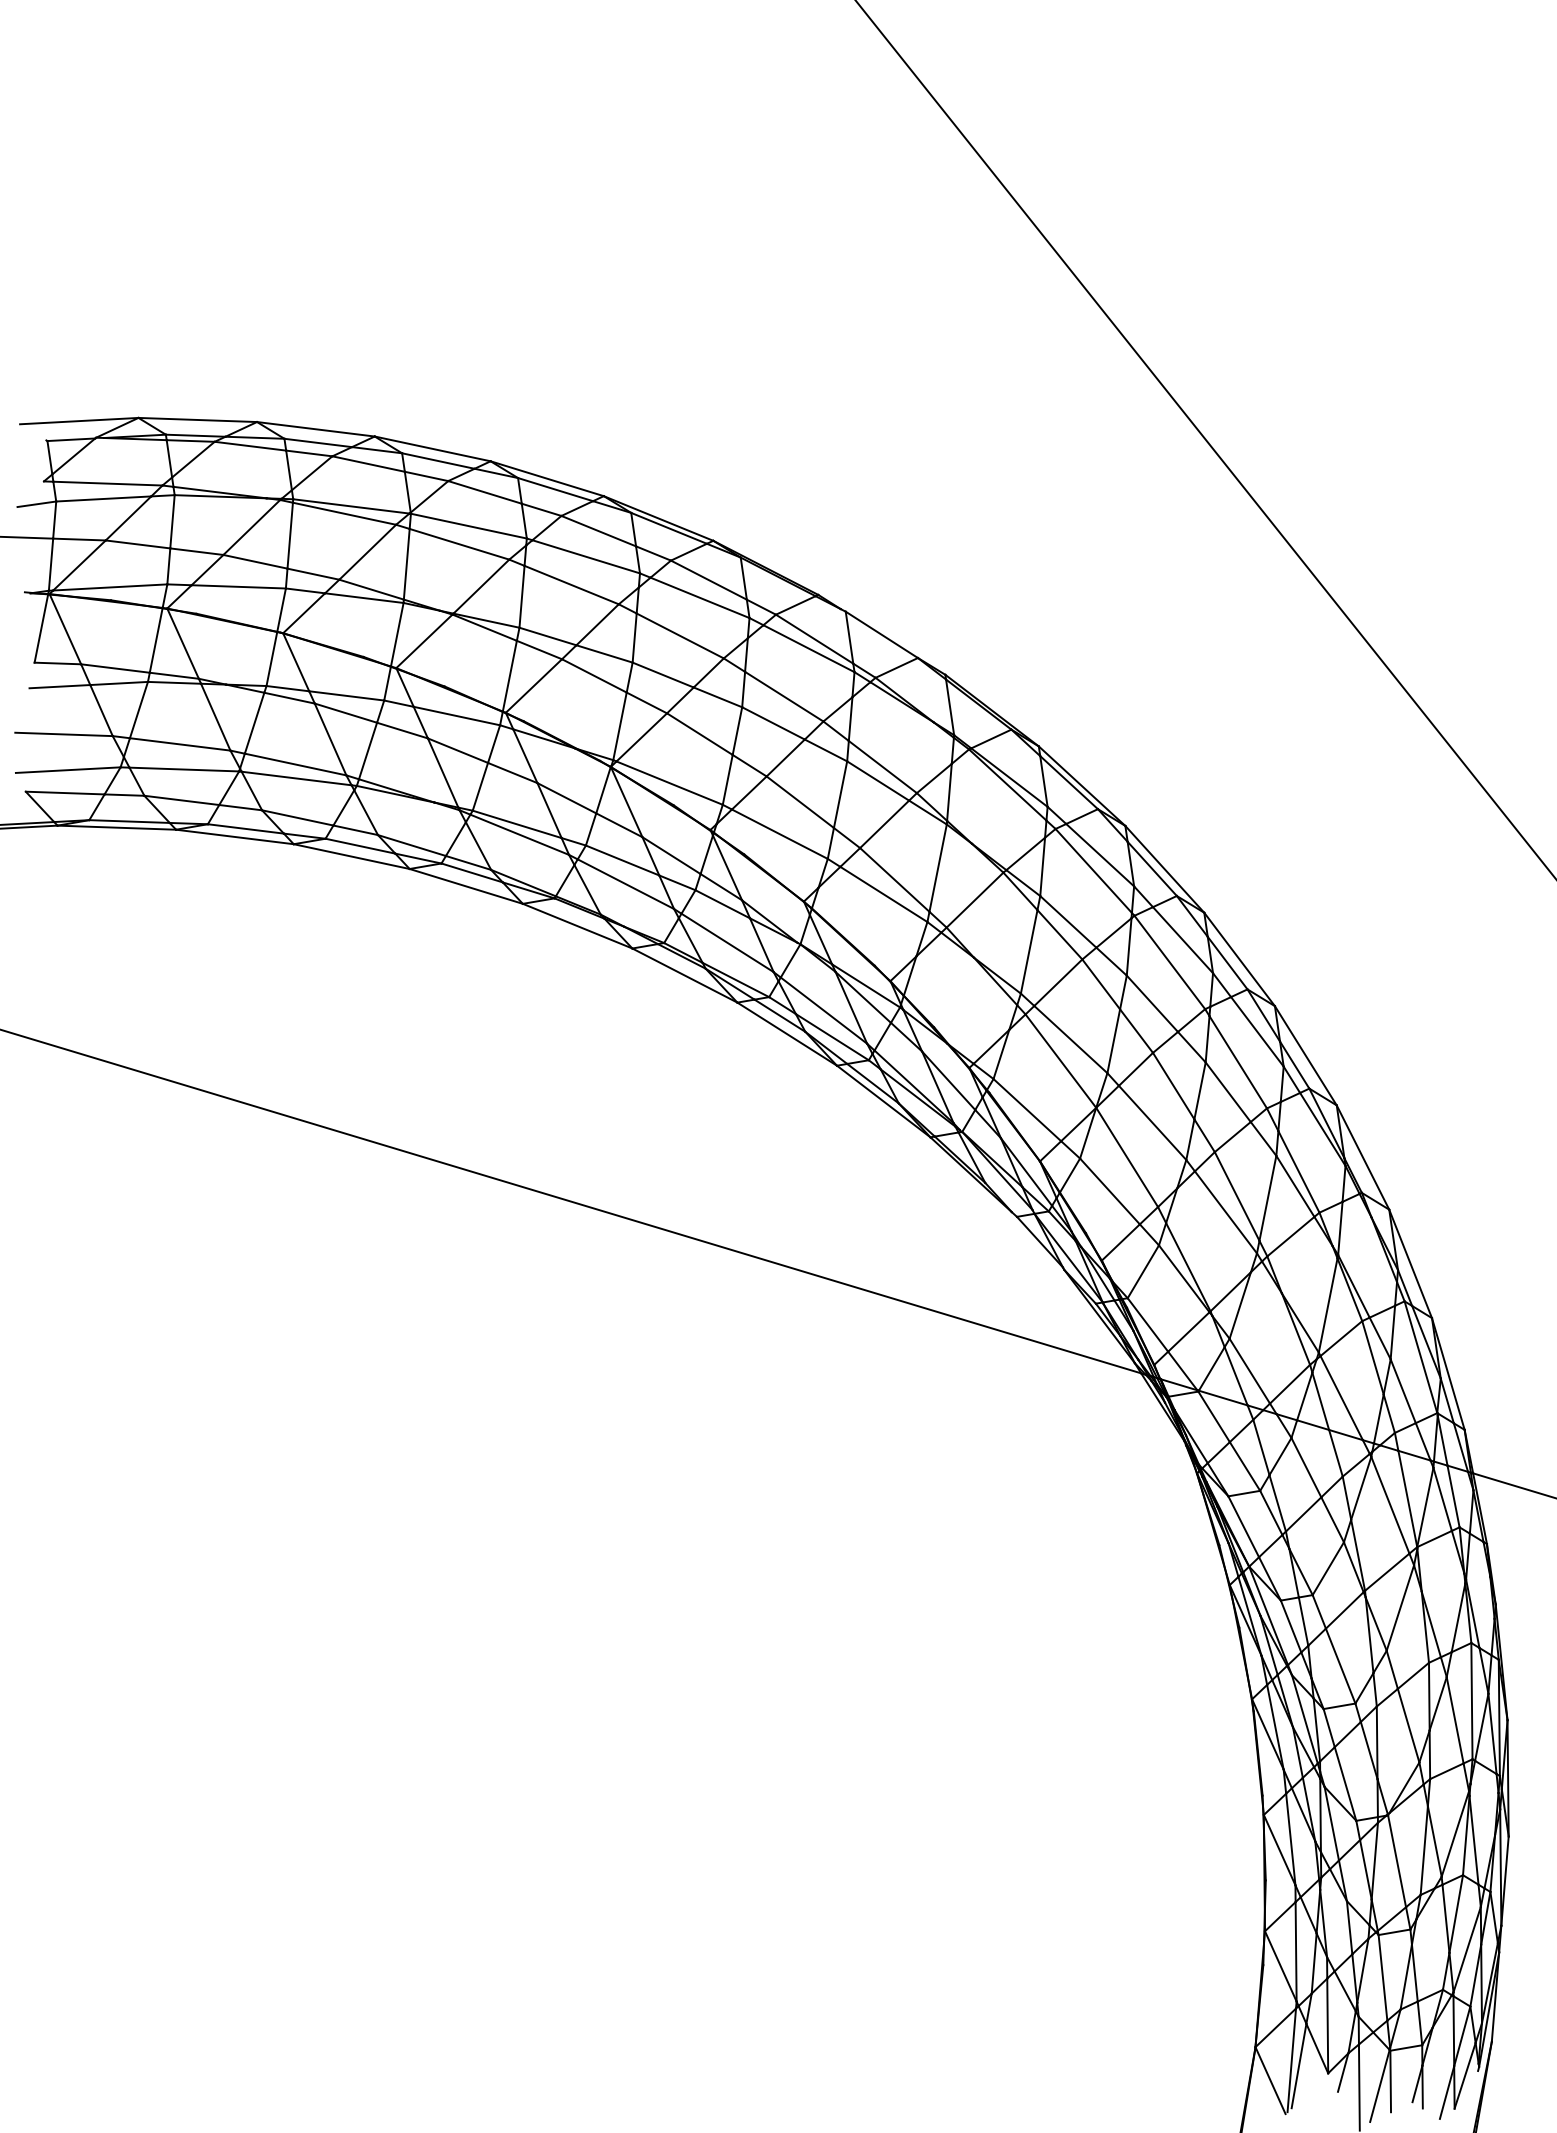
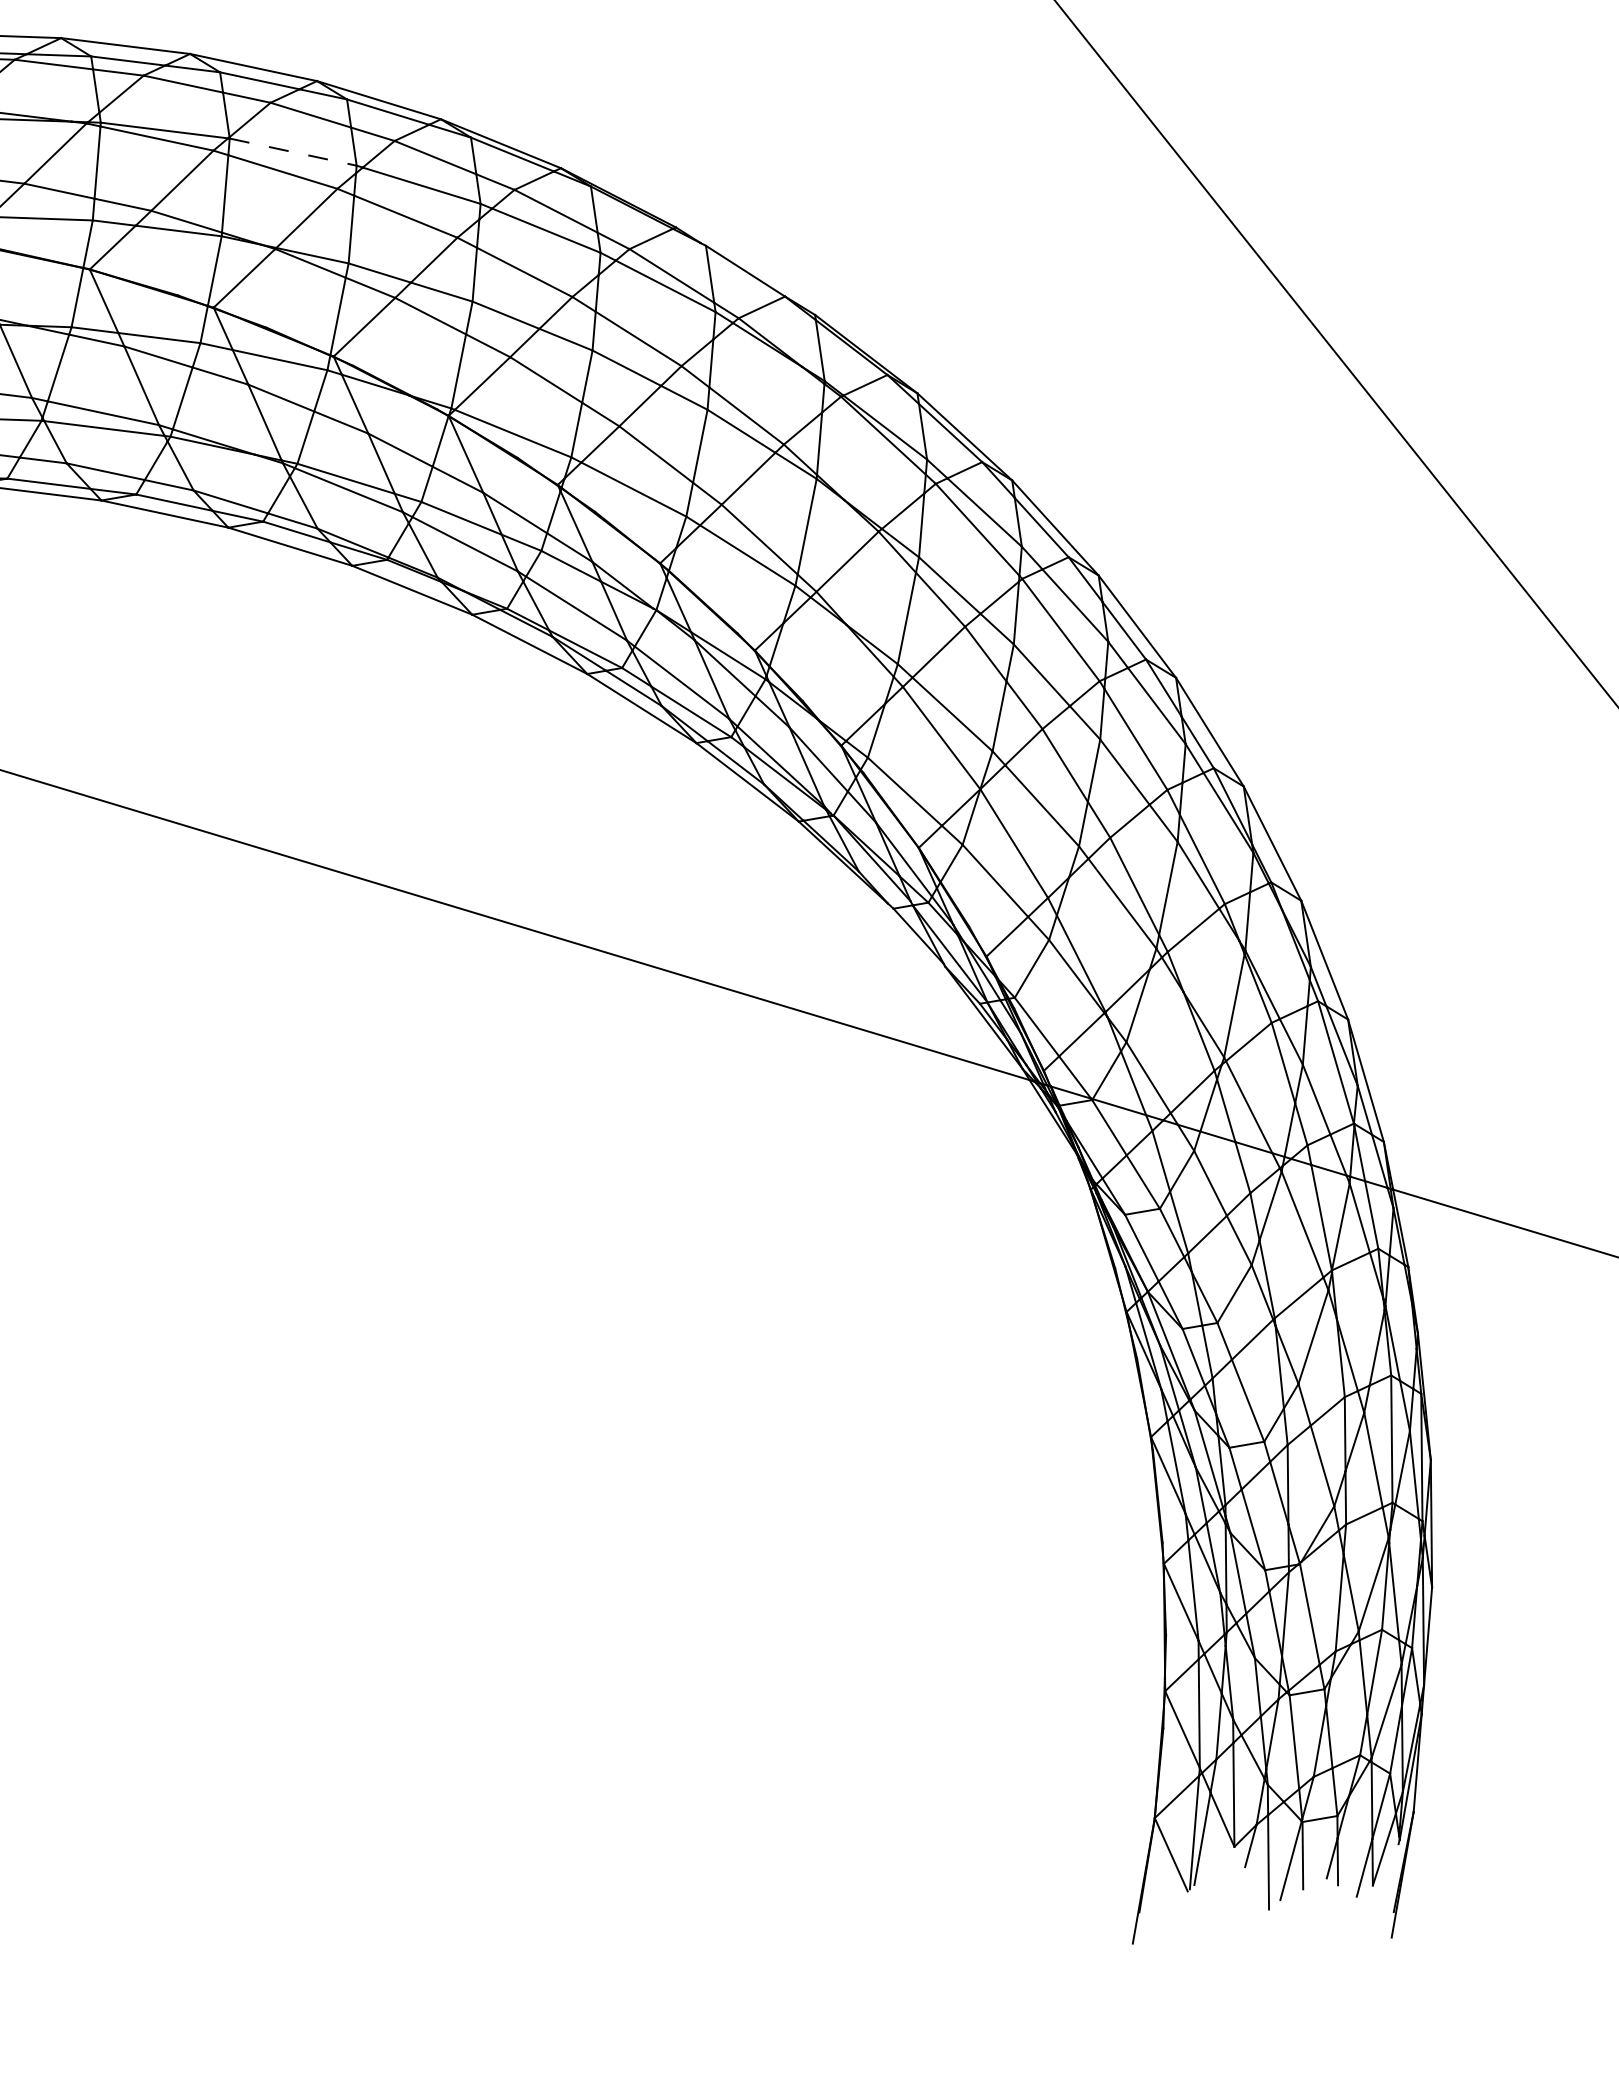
line: (469, 526) -> (293, 152), solid -> dashed

